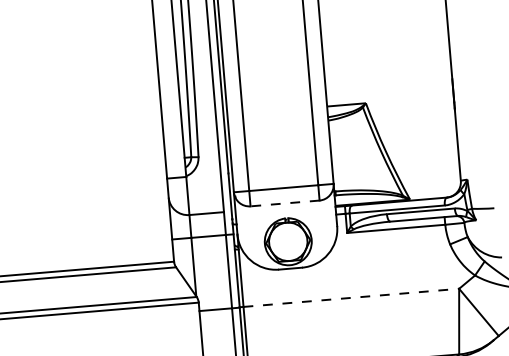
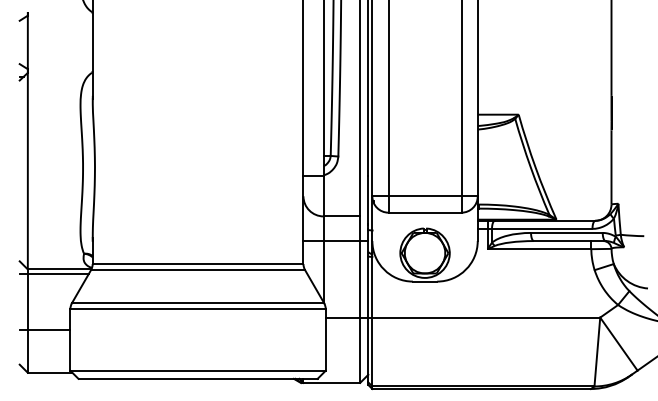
line: (284, 203) -> (424, 212), dashed -> solid
line: (351, 297) -> (486, 317), dashed -> solid

